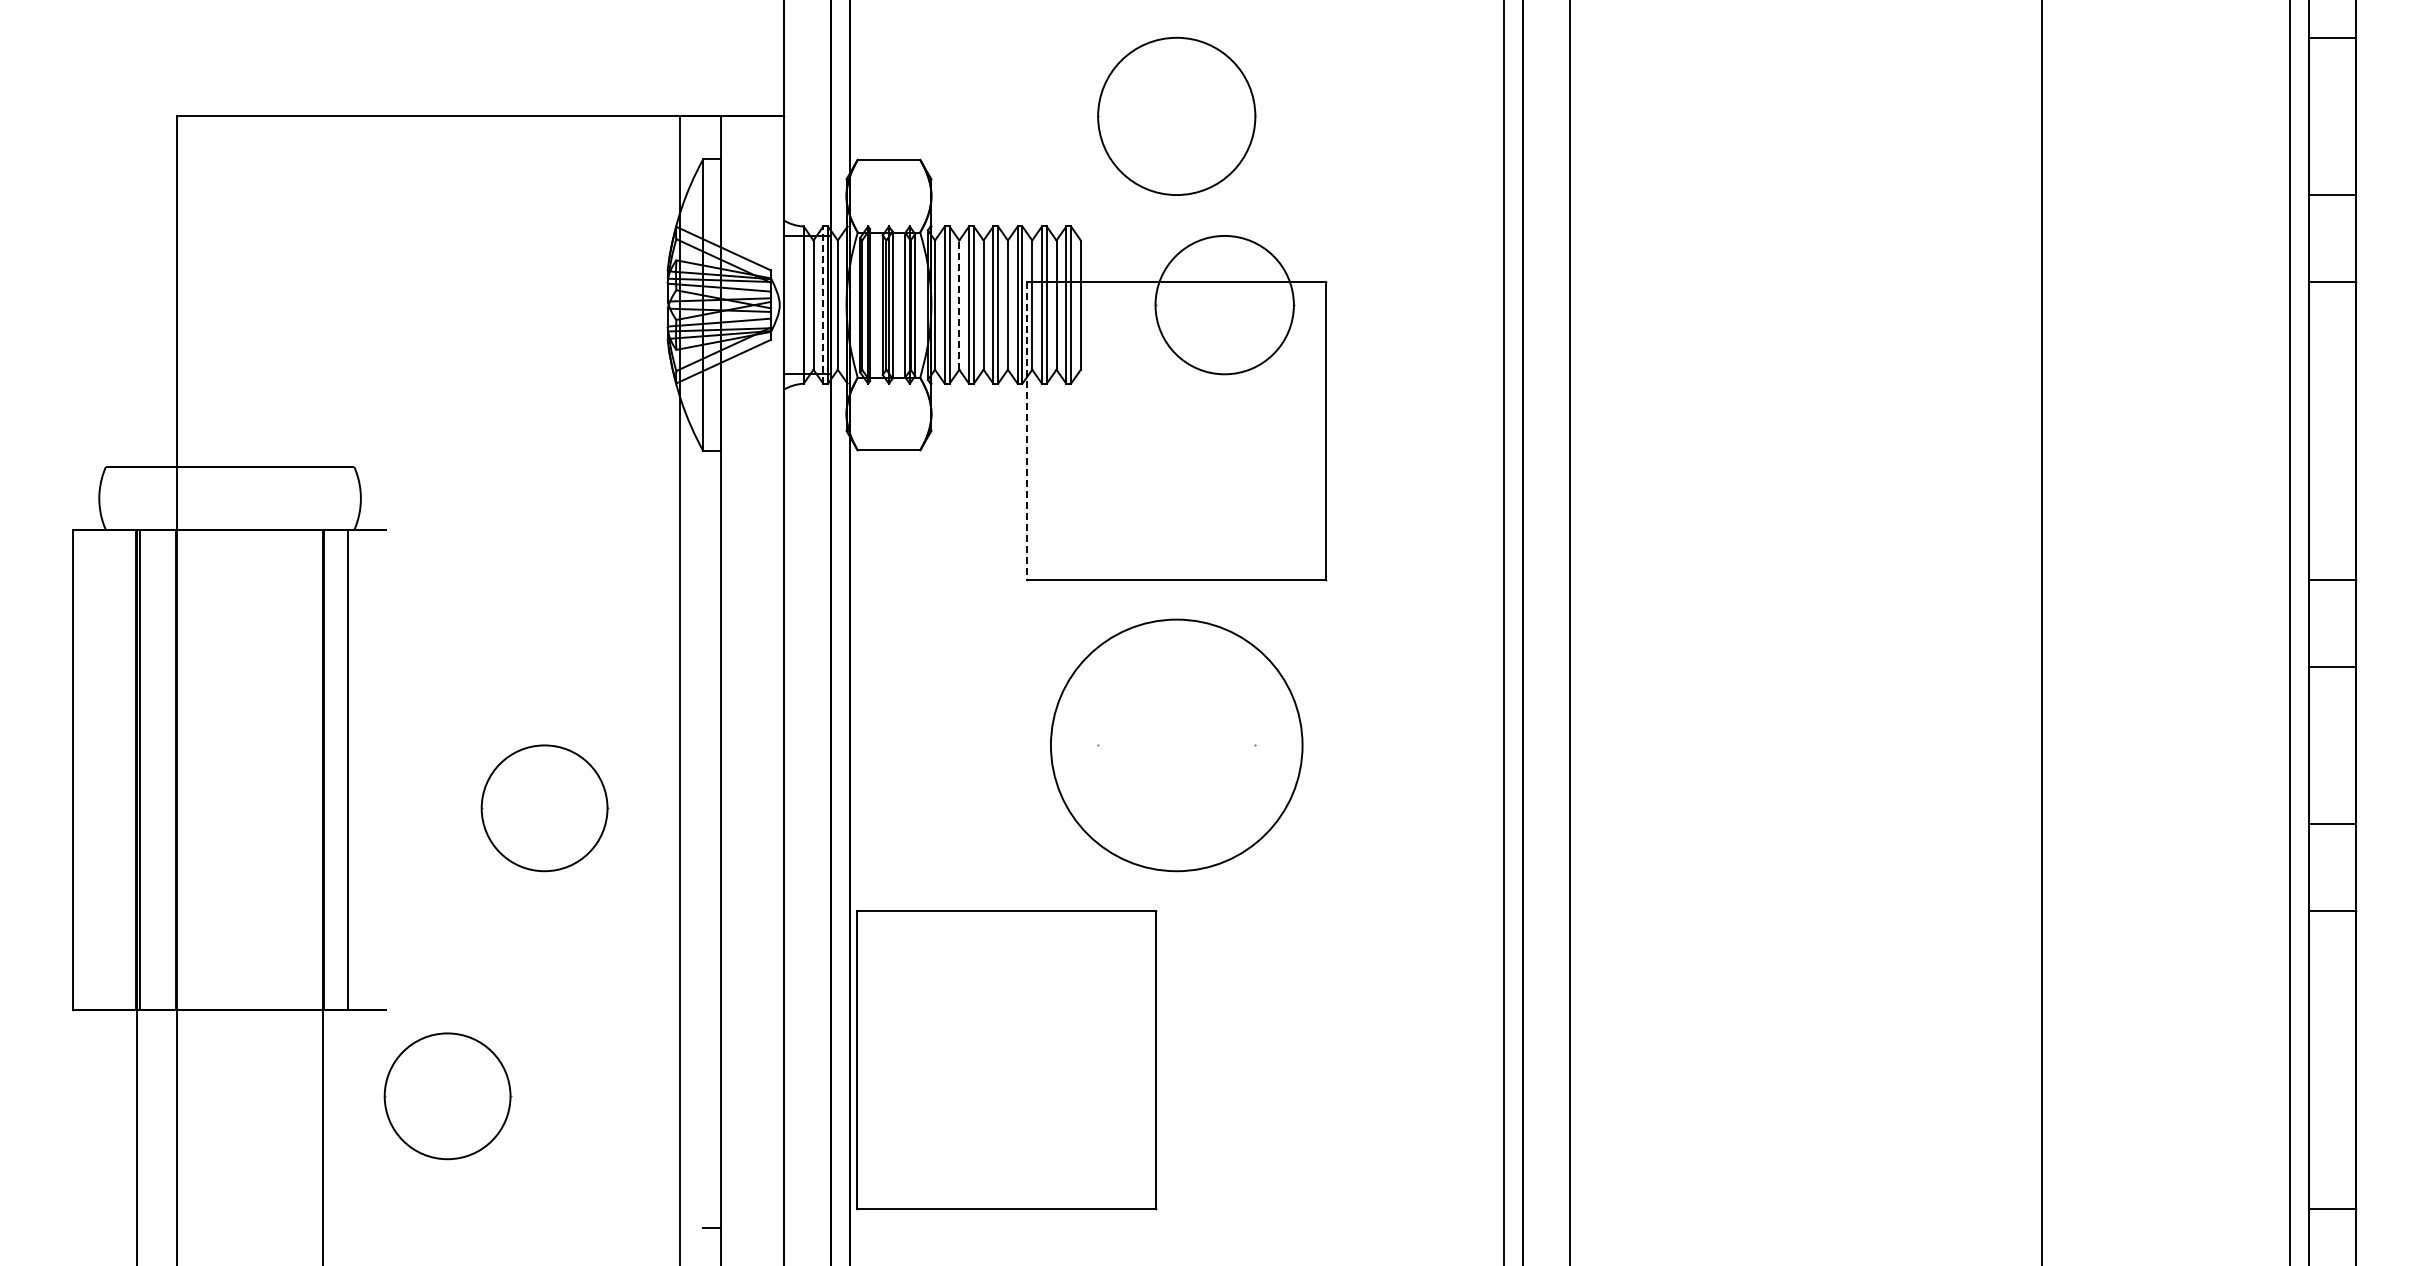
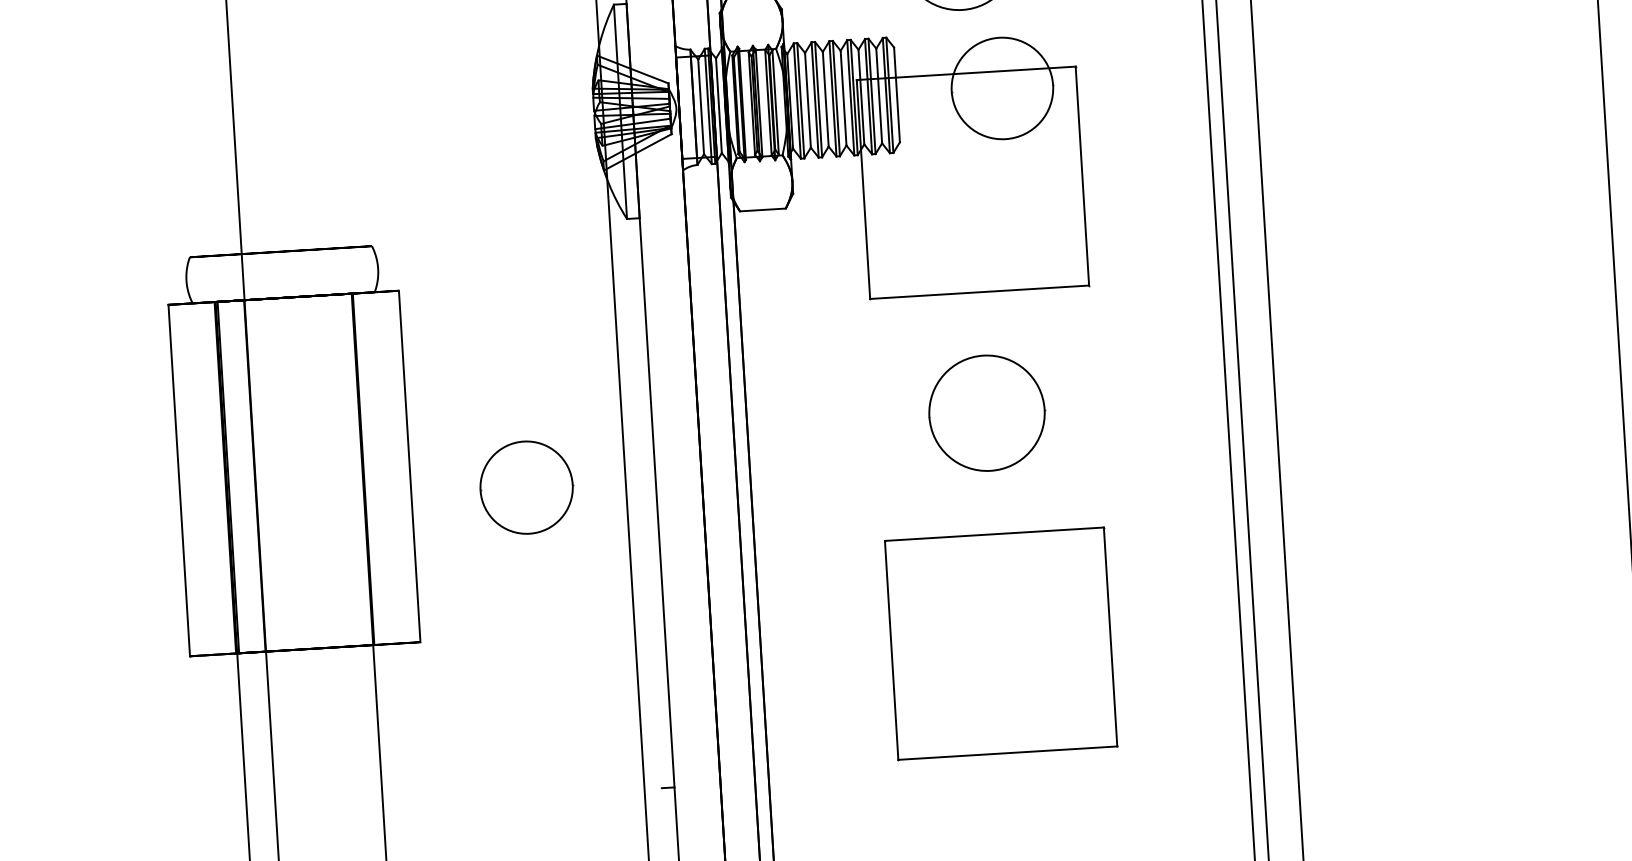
line: (823, 305) -> (708, 106), dashed -> solid
line: (959, 305) -> (808, 100), dashed -> solid
line: (1027, 431) -> (863, 189), dashed -> solid
circle: (1176, 745) -> (986, 413), size x0.62
line: (348, 769) -> (409, 466), moved
part: (1006, 1060) -> (1000, 644), moved
part: (447, 1096) -> (468, 703), removed

